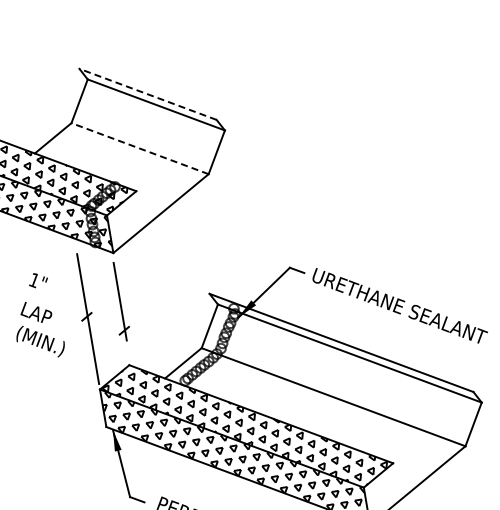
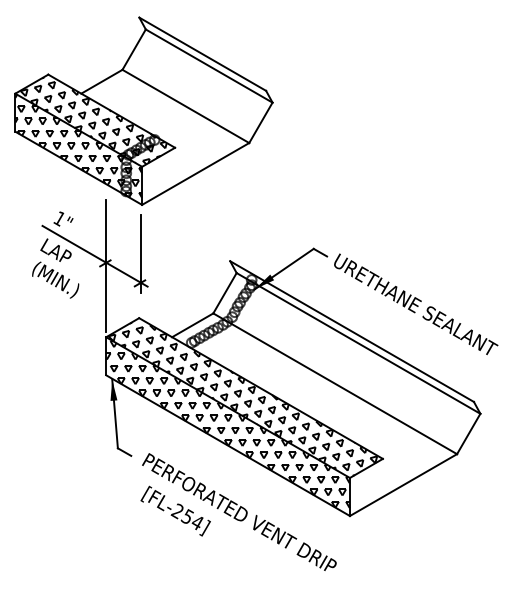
line: (147, 94) -> (202, 54), dashed -> solid
line: (139, 148) -> (185, 106), dashed -> solid
line: (74, 310) -> (94, 255), added

